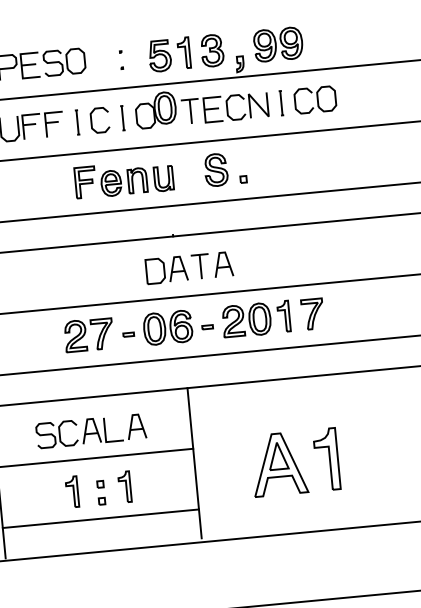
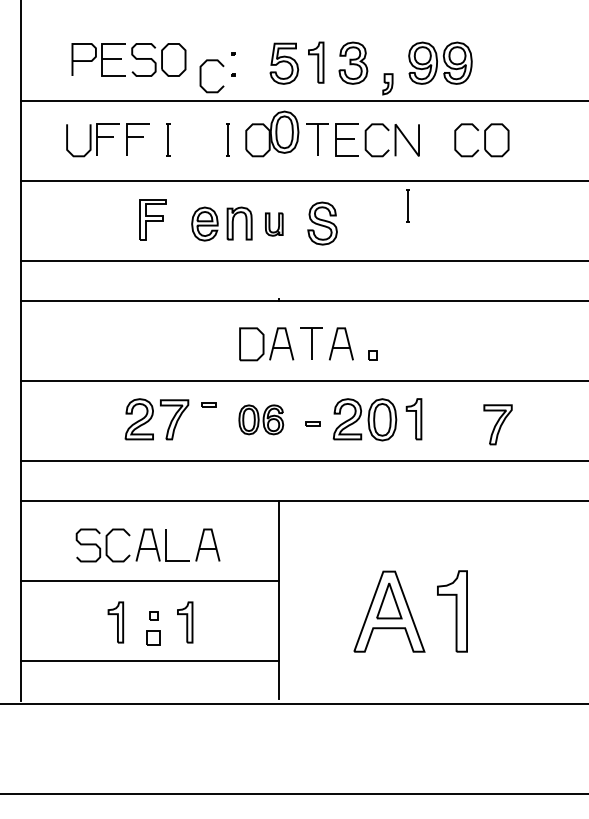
part: (280, 102) -> (407, 205), moved
curve: (92, 121) -> (201, 76), moved
part: (216, 170) -> (322, 223), moved
part: (164, 178) -> (274, 224), size x0.7
part: (243, 179) -> (372, 355), moved
part: (84, 182) -> (152, 219), moved
part: (312, 313) -> (497, 424), moved
part: (168, 327) -> (261, 419), size x0.7
part: (128, 334) -> (208, 404), moved
part: (102, 501) -> (153, 638), size x1.6

